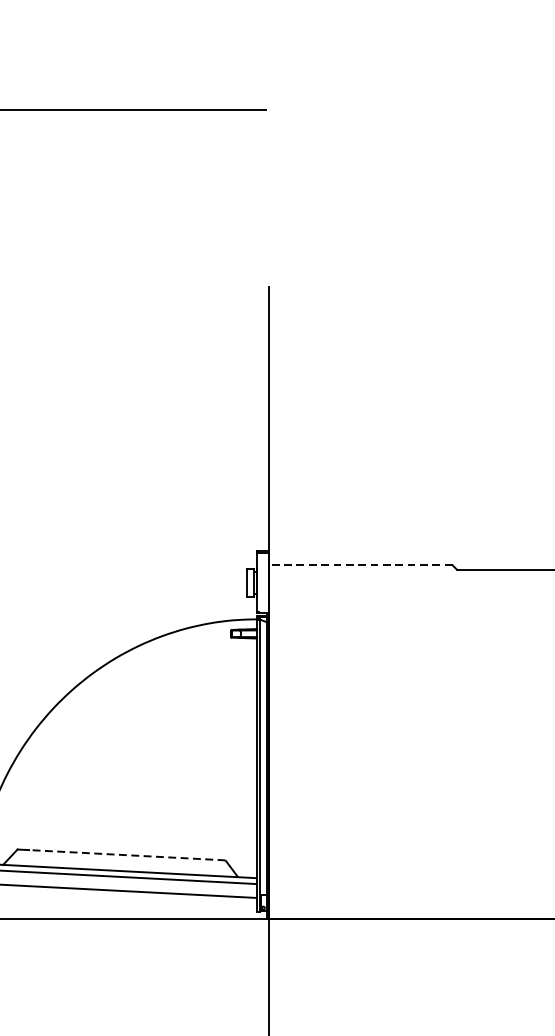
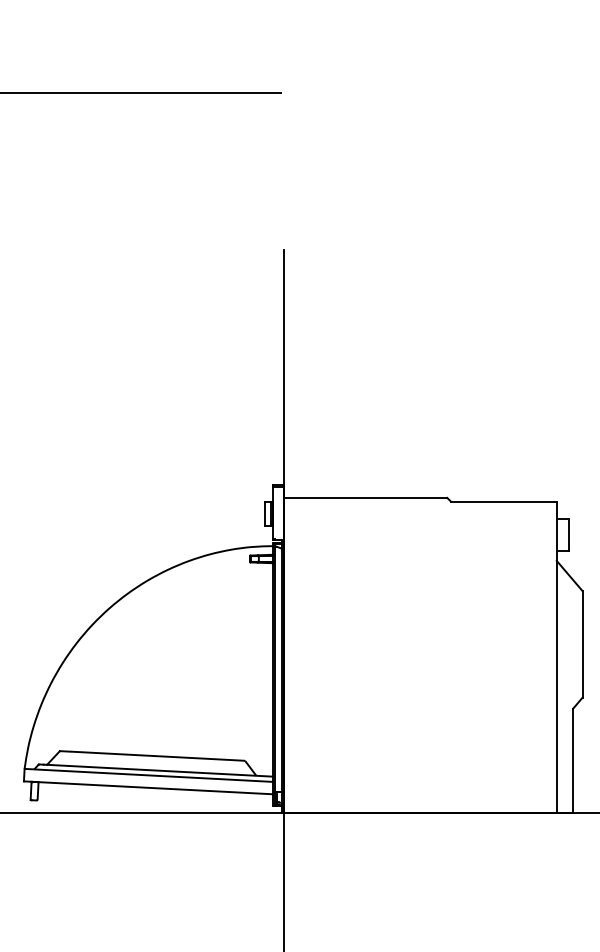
line: (360, 564) -> (365, 497), dashed -> solid
line: (127, 855) -> (157, 756), dashed -> solid

